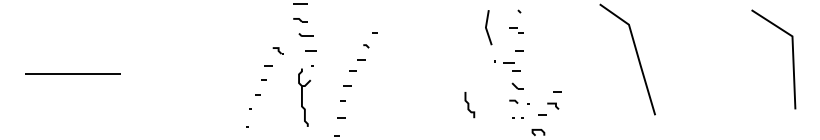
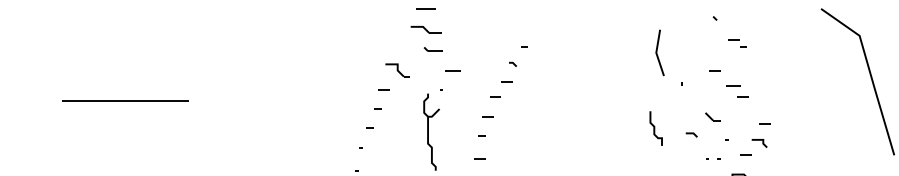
part: (300, 20) -> (426, 30), size x1.6
line: (487, 28) -> (658, 53), moved
part: (516, 30) -> (737, 43), moved
part: (277, 50) -> (395, 69), size x1.6
line: (310, 50) -> (452, 69), moved
part: (511, 66) -> (736, 90), moved
line: (513, 101) -> (691, 134), moved
curve: (469, 105) -> (655, 129), moved

